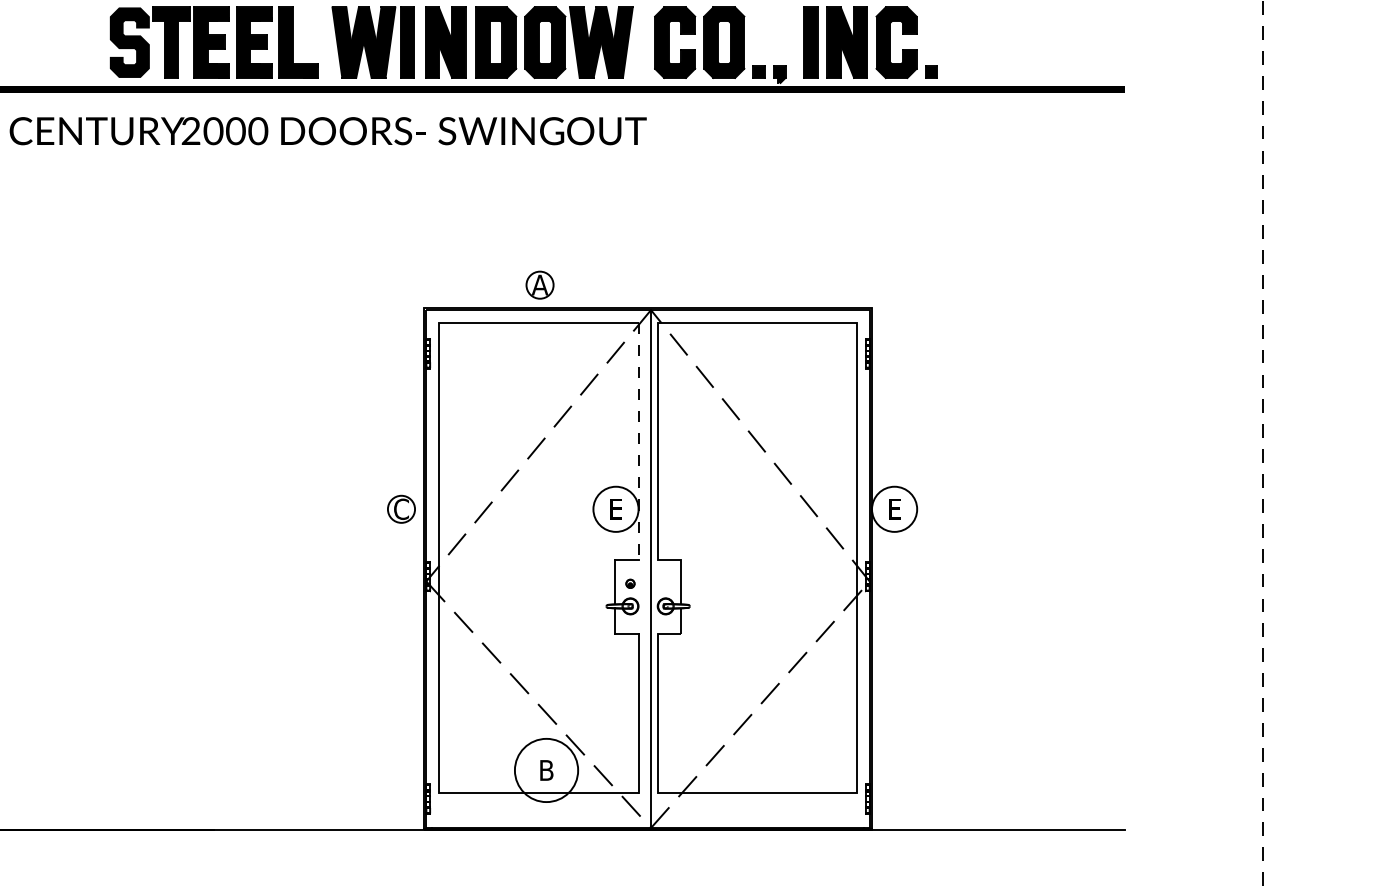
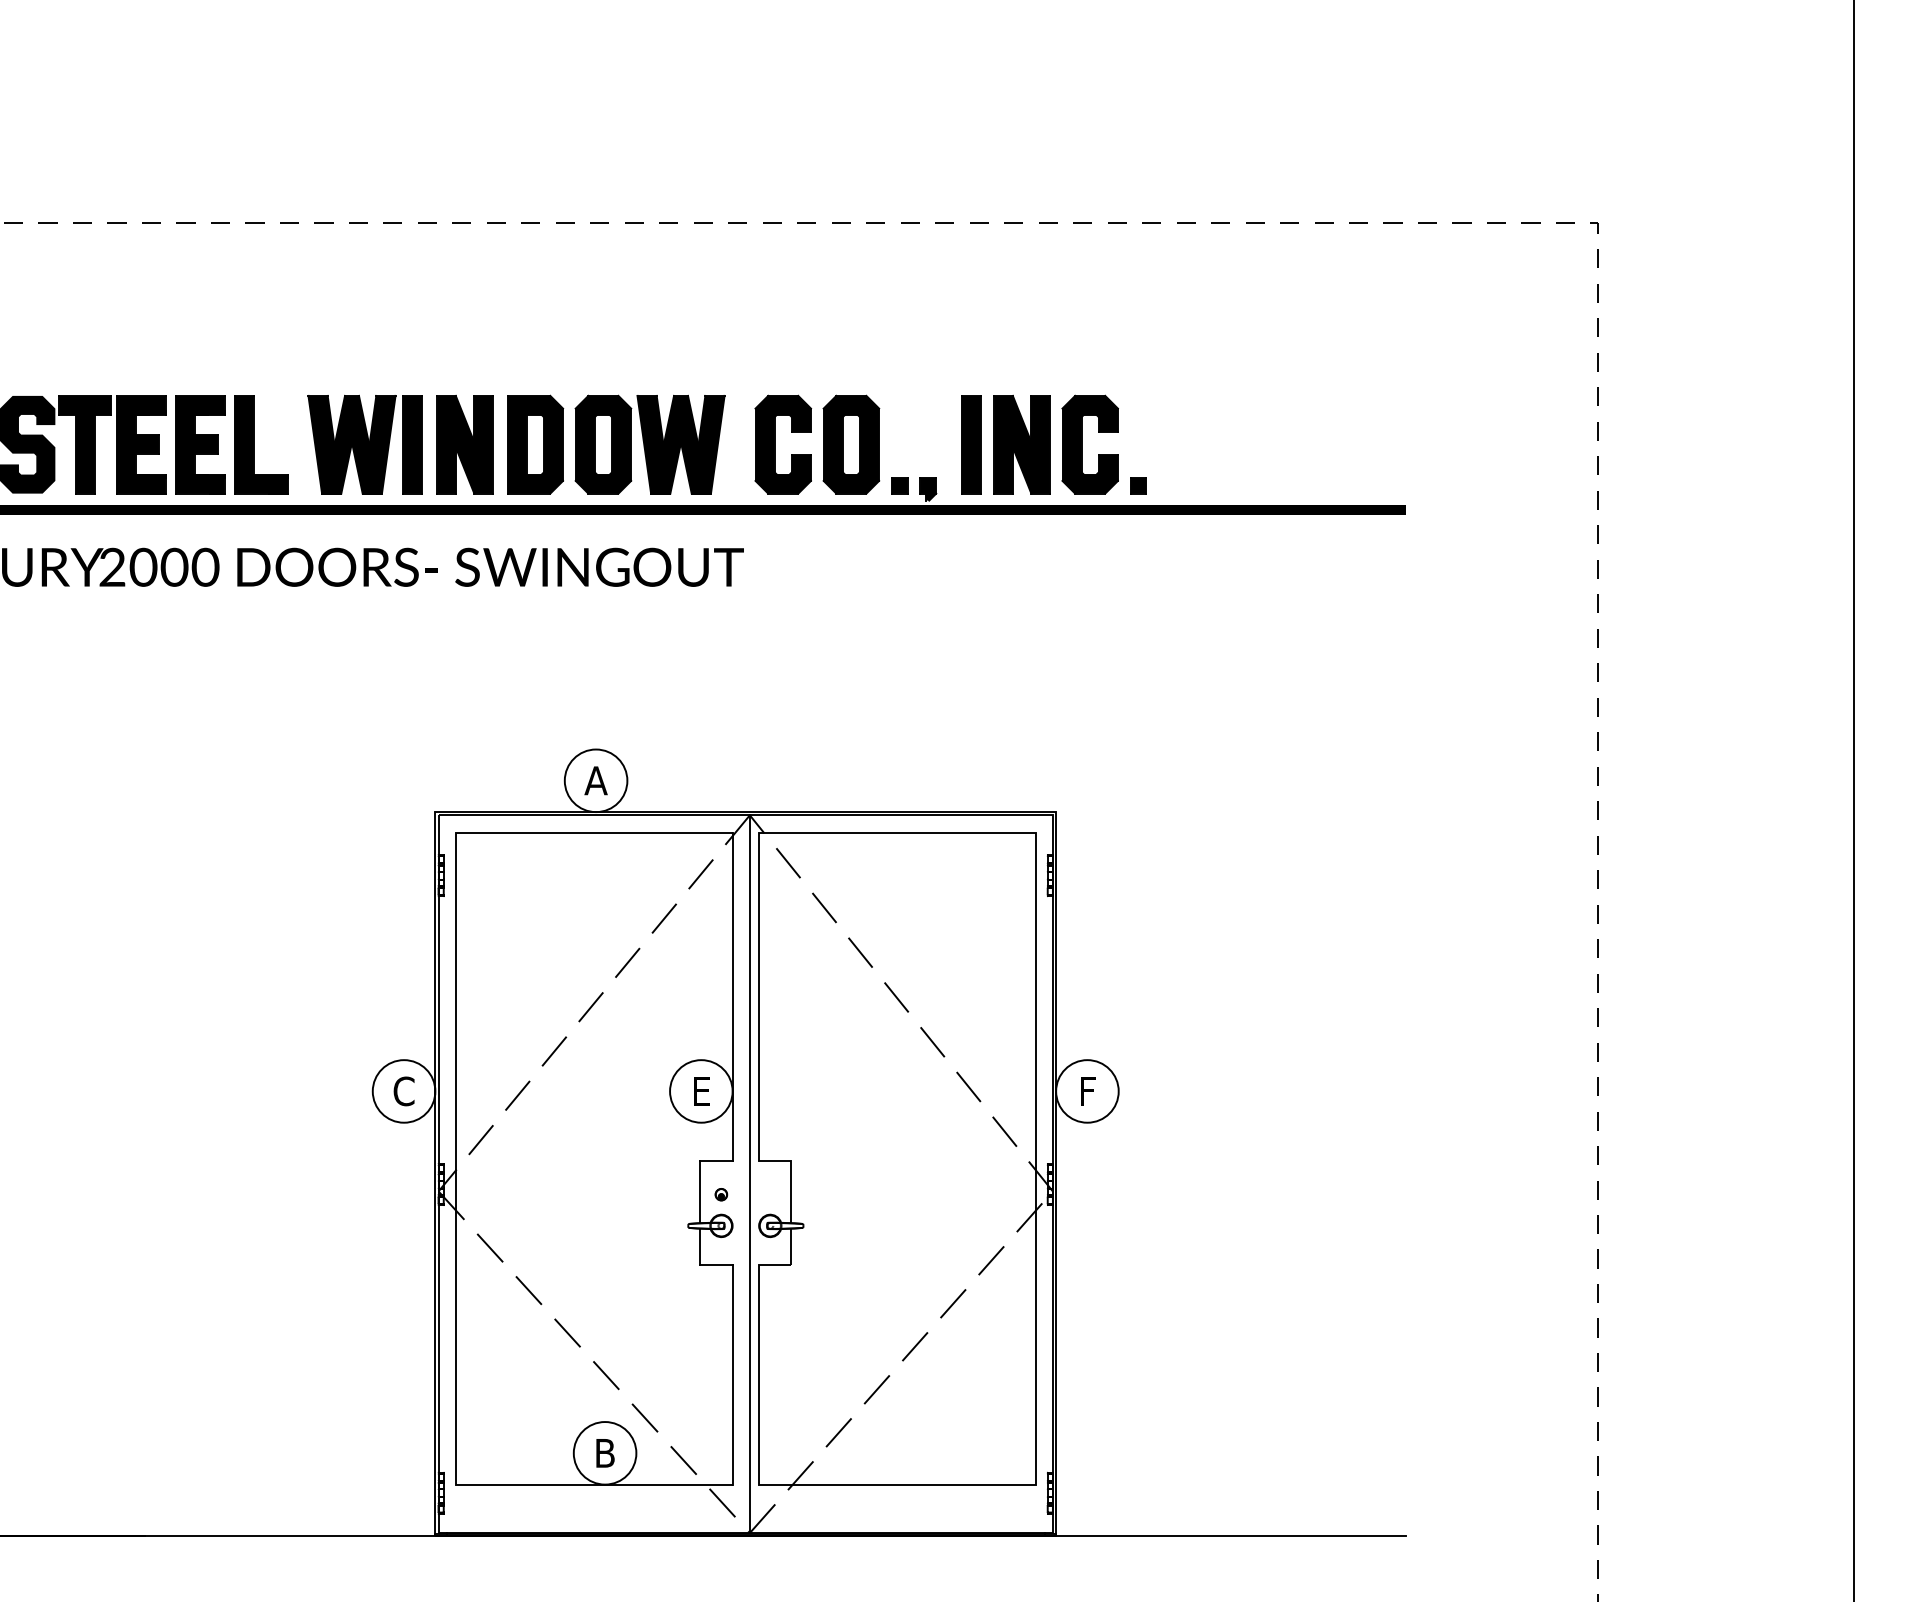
circle: (539, 284) -> (595, 780), size x1.67
line: (638, 441) -> (732, 997), dashed -> solid
circle: (401, 509) -> (403, 1091), size x1.67
text: (894, 509) -> (1087, 1091), E -> F
circle: (546, 770) -> (604, 1453), size x0.71

